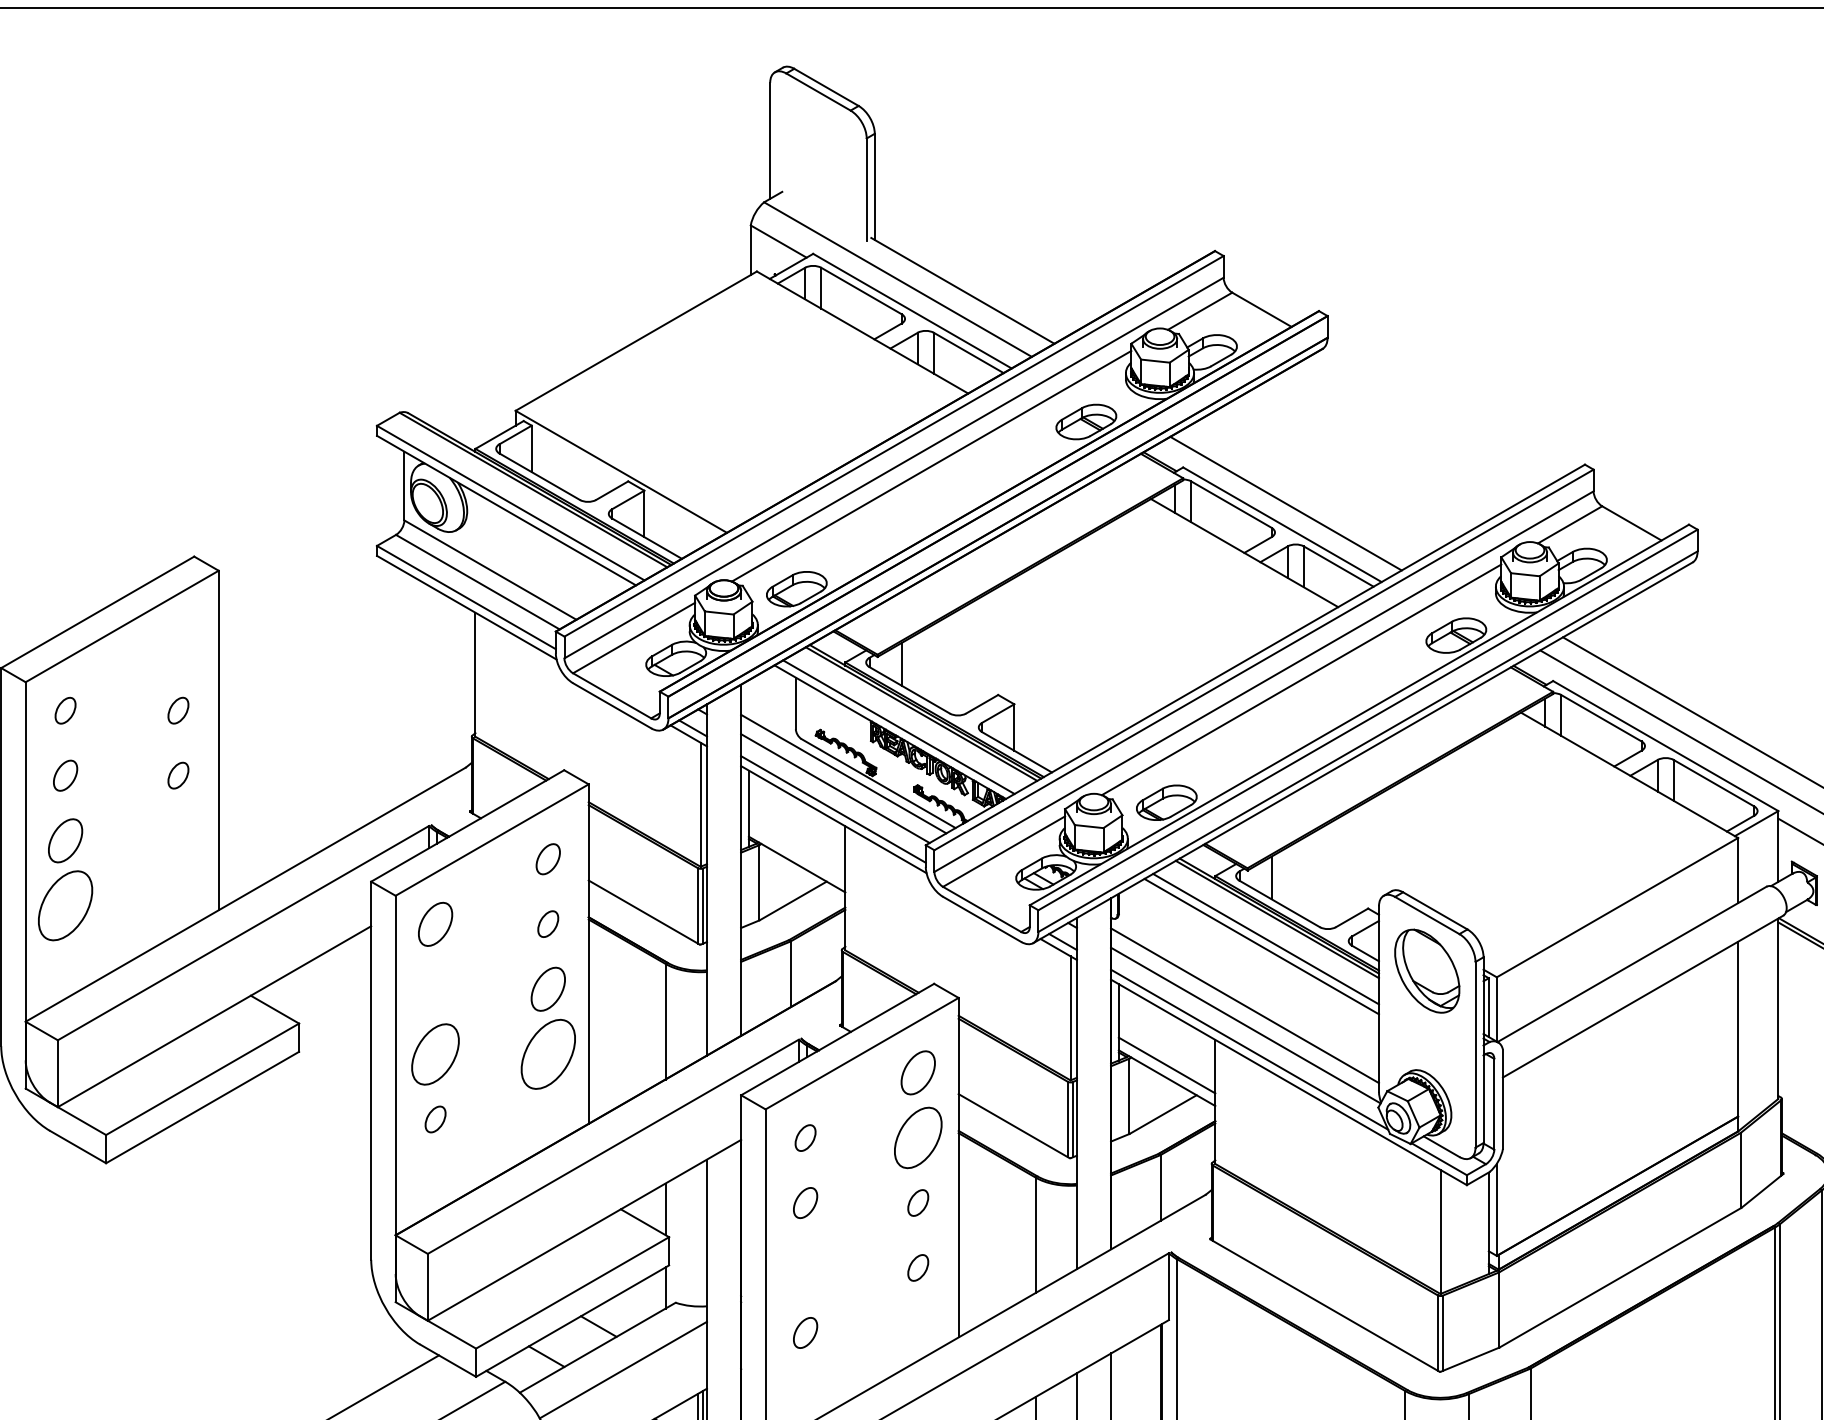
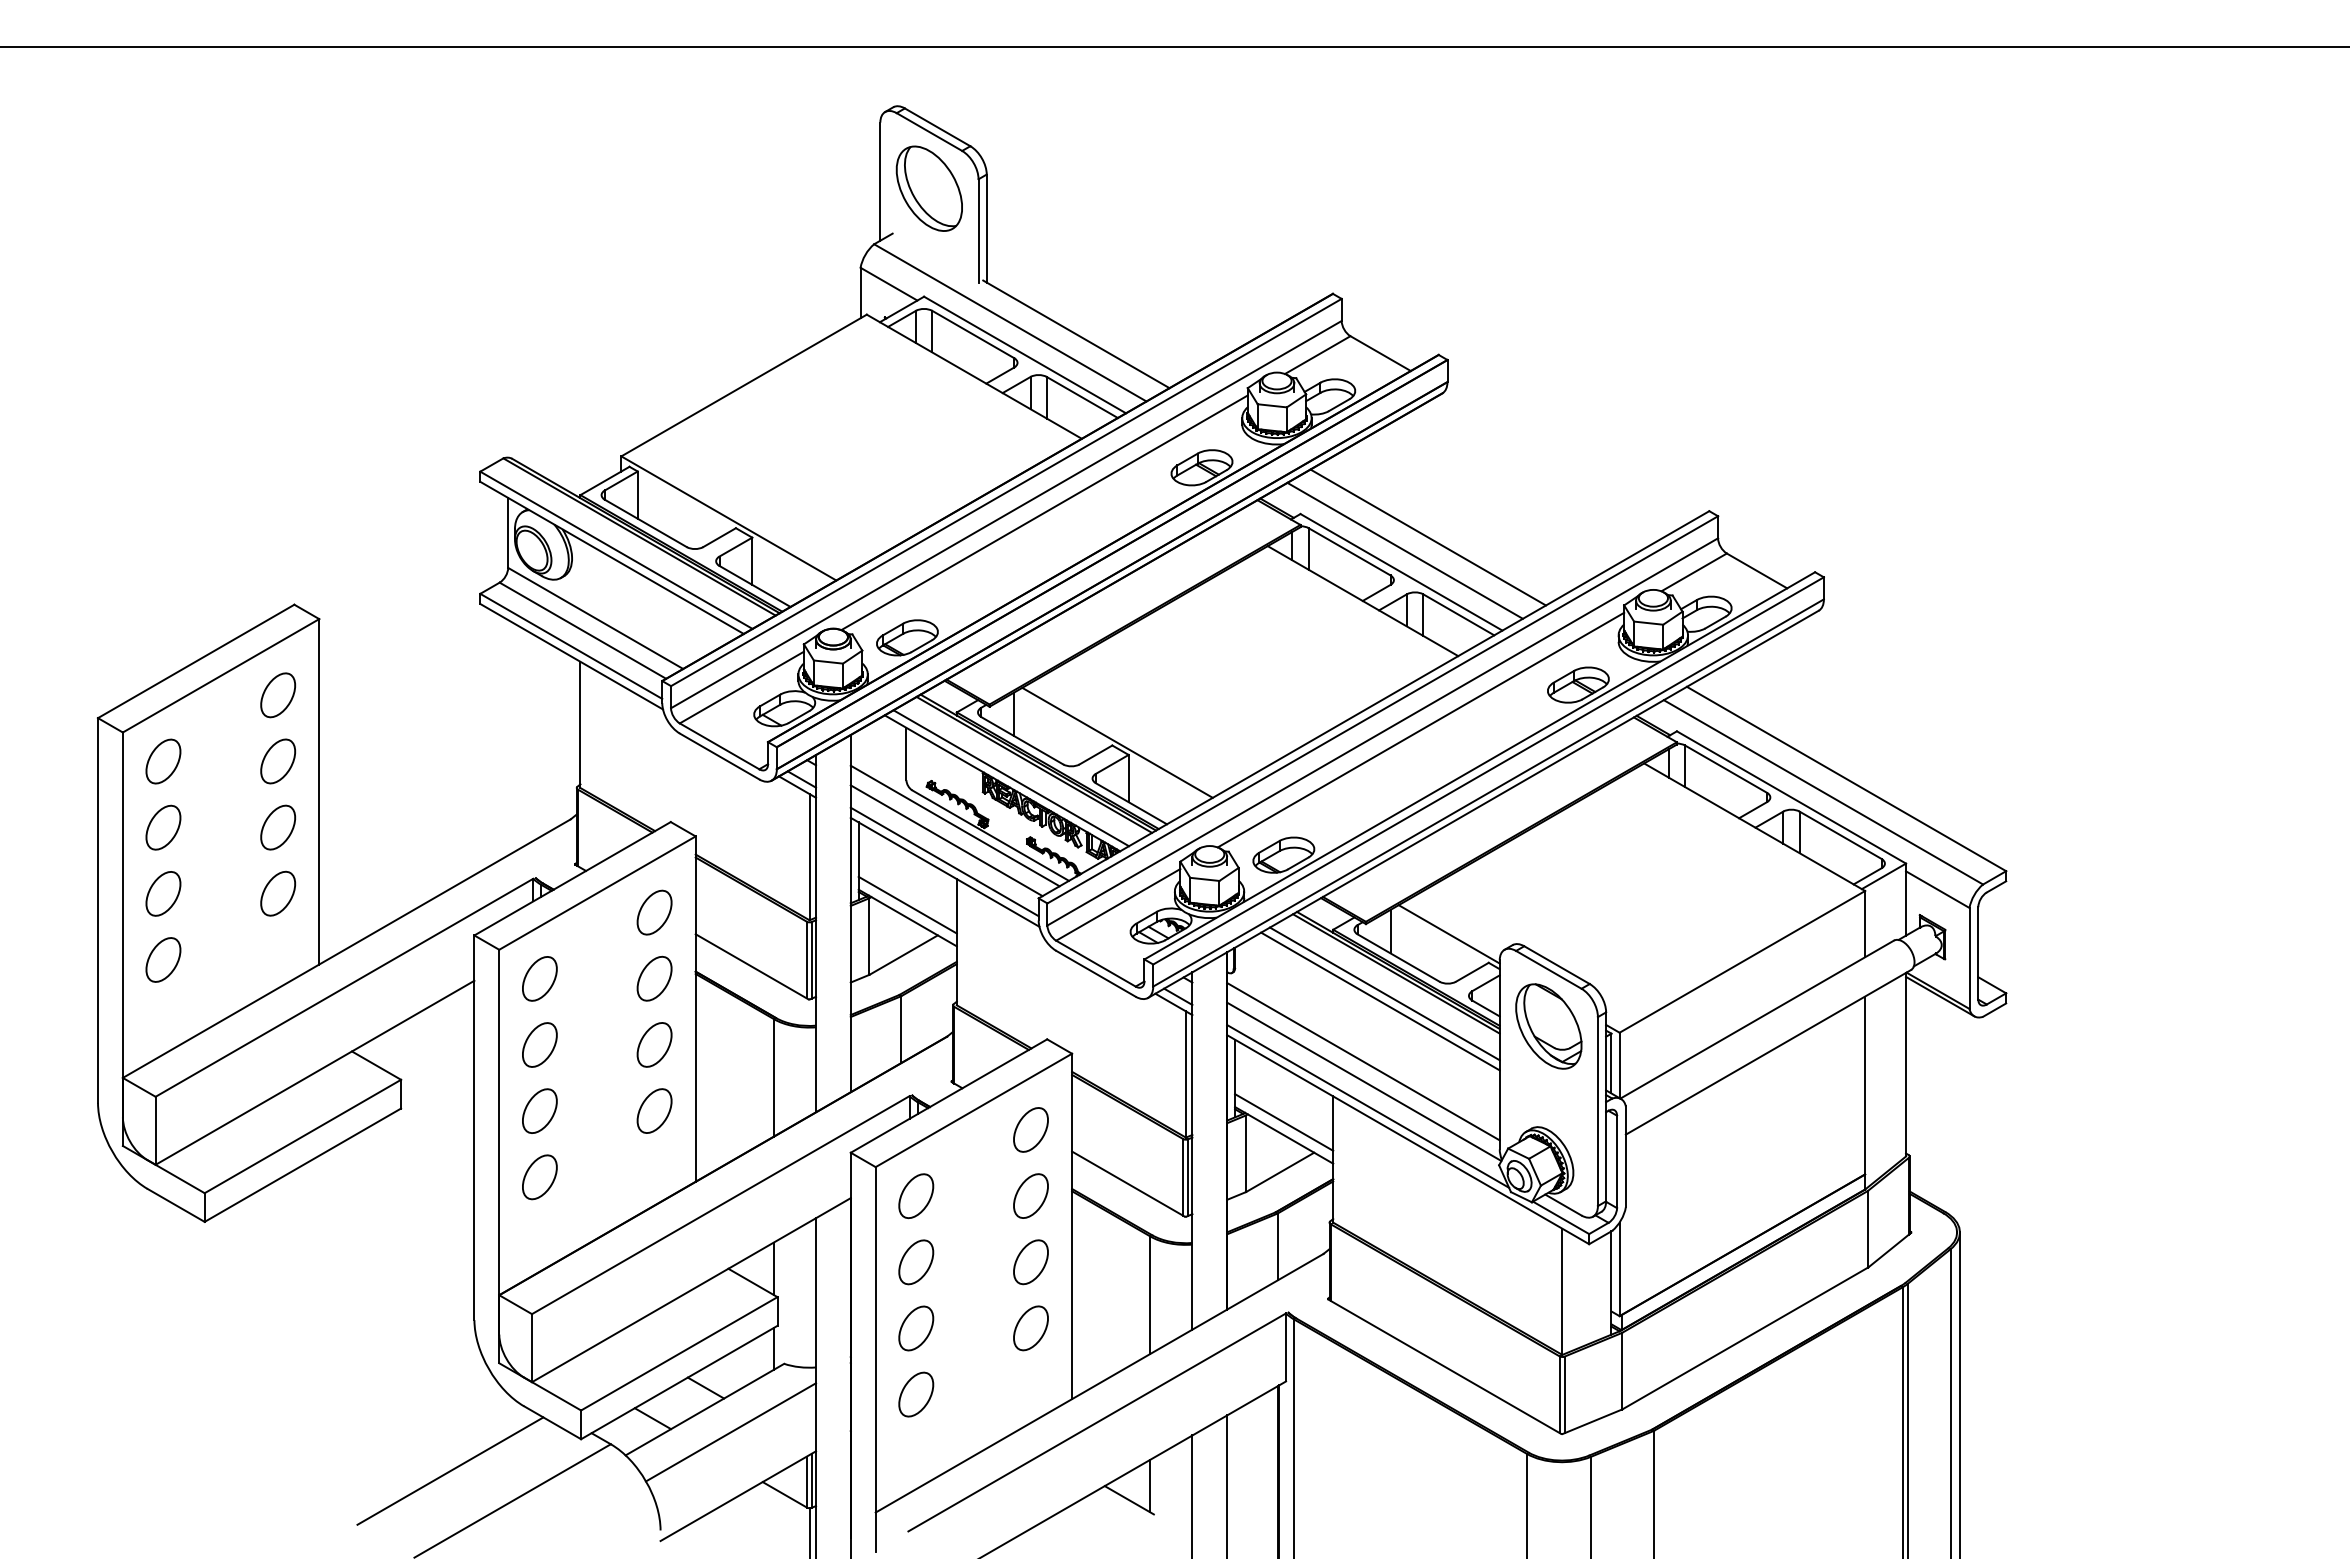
part: (817, 147) -> (928, 188), added
line: (1307, 490) -> (1427, 537), added
part: (178, 645) -> (278, 695), added
line: (1003, 692) -> (1117, 742), added
part: (65, 710) -> (163, 761), size x1.67
part: (178, 710) -> (278, 761), size x1.67
part: (65, 775) -> (163, 827), size x1.43
part: (178, 775) -> (278, 827), size x1.67
part: (178, 840) -> (278, 893), added
line: (796, 851) -> (907, 904), added
part: (548, 859) -> (654, 912), size x1.43
line: (1328, 880) -> (1448, 934), added
part: (65, 905) -> (163, 959), size x0.62
part: (548, 924) -> (654, 978), size x1.67
part: (435, 988) -> (539, 1044), added
part: (435, 1053) -> (539, 1110), size x0.71
part: (548, 1053) -> (654, 1110), size x0.62
part: (435, 1119) -> (539, 1177), size x1.67
part: (917, 1137) -> (1030, 1195), size x0.71
part: (805, 1138) -> (916, 1196), size x1.67
part: (805, 1203) -> (916, 1262), size x1.43
part: (917, 1203) -> (1030, 1262), size x1.67
part: (805, 1268) -> (916, 1328), added
part: (917, 1268) -> (1030, 1328), size x1.67
part: (805, 1332) -> (916, 1394), size x1.43

